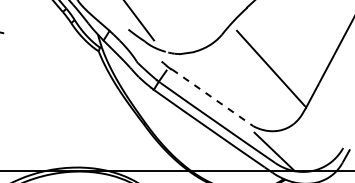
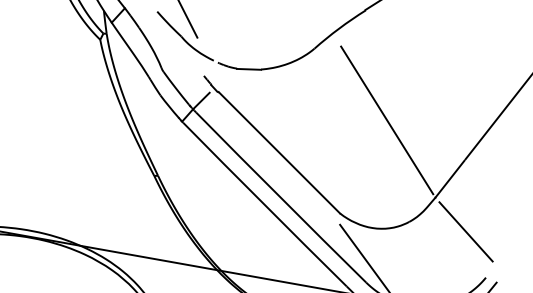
line: (212, 97) -> (279, 152), dashed -> solid
line: (327, 123) -> (466, 231), added

